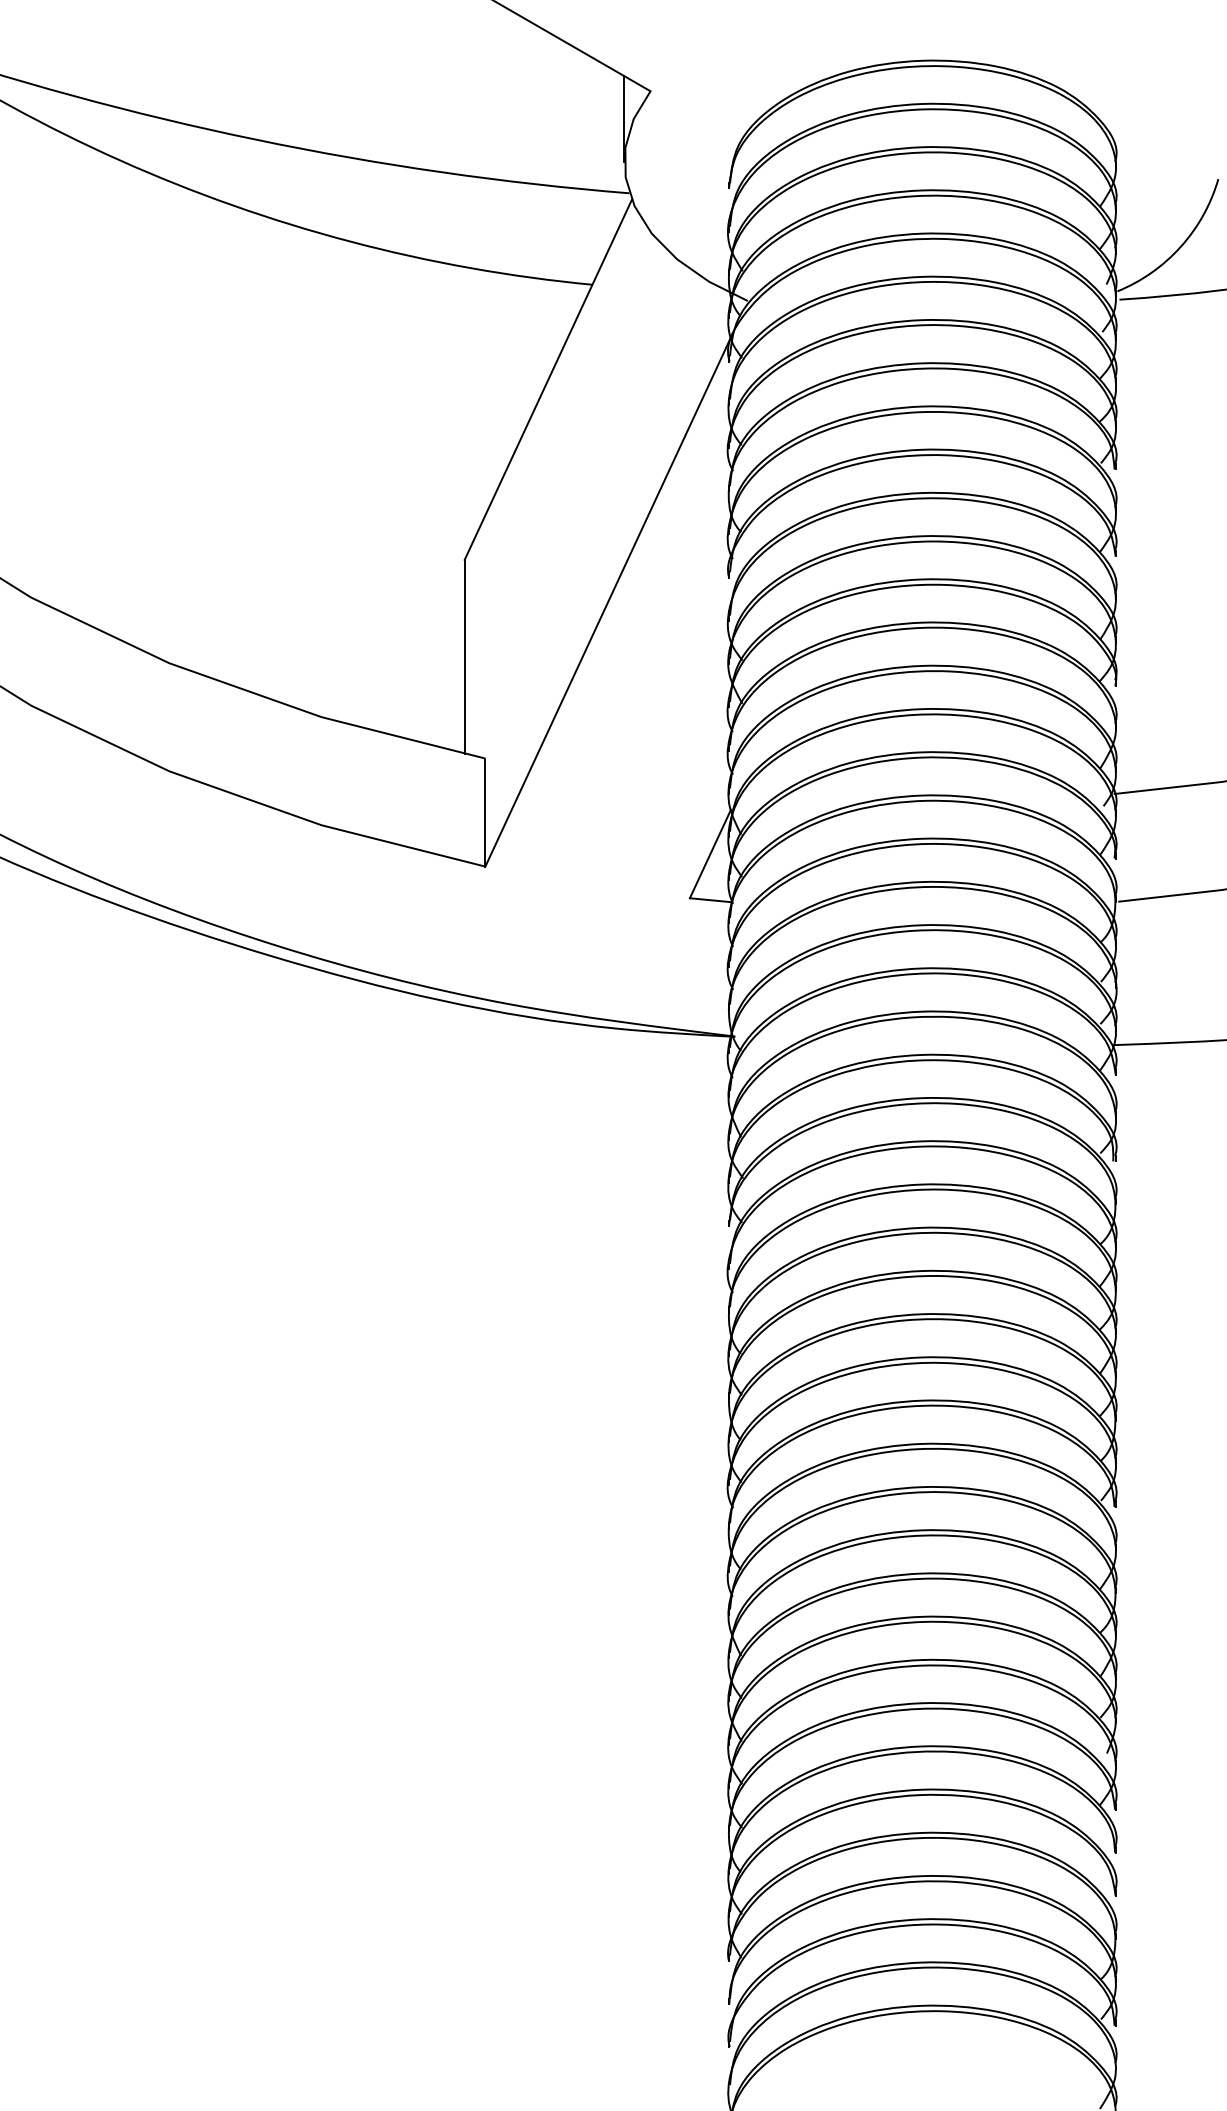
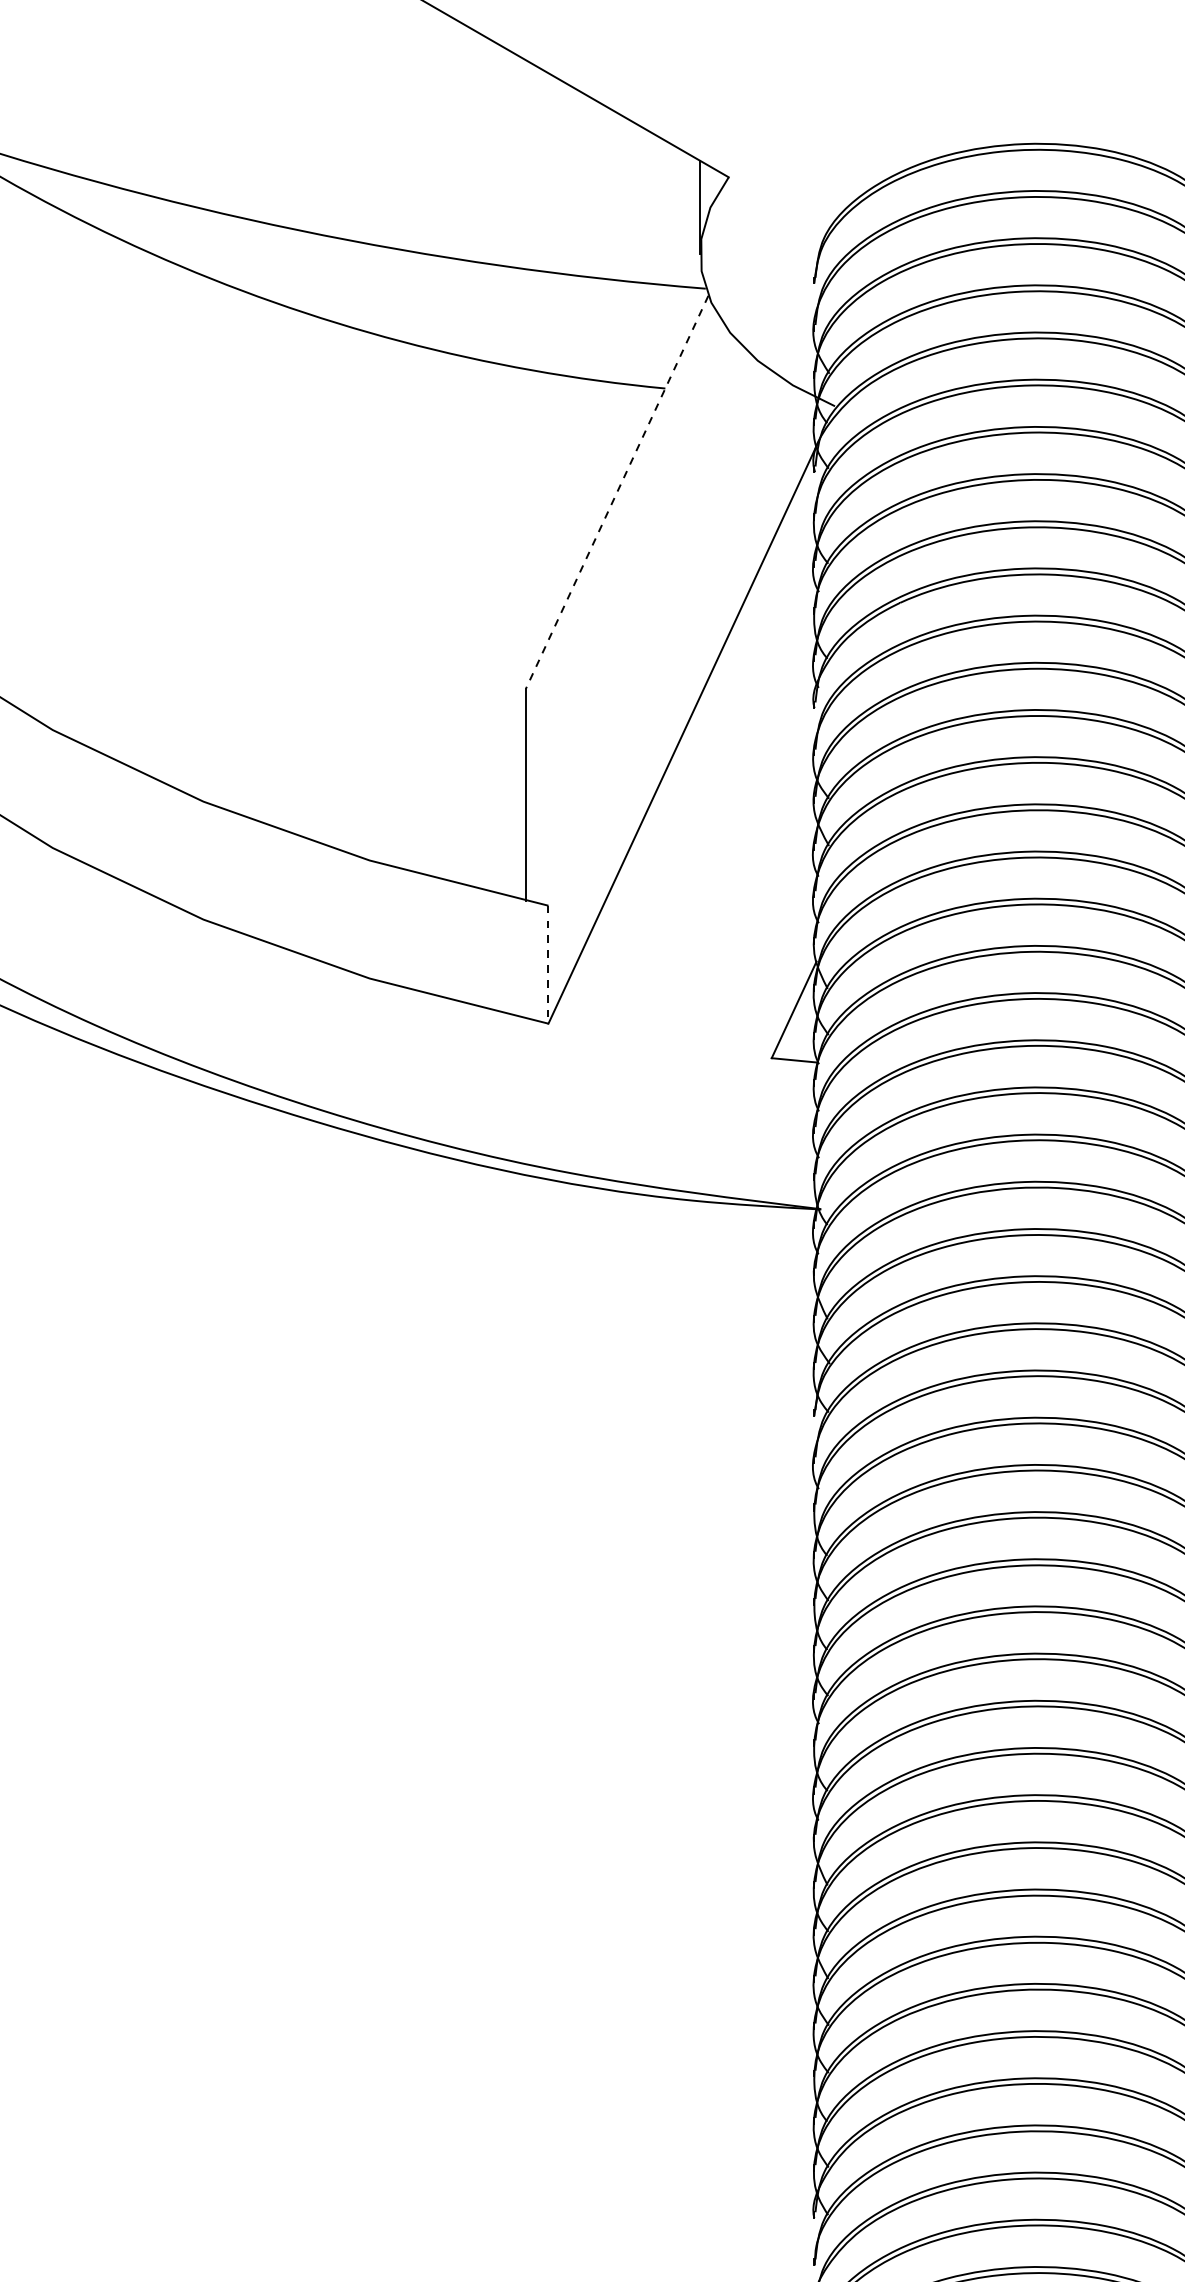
line: (548, 380) -> (617, 493), solid -> dashed
line: (485, 813) -> (548, 965), solid -> dashed

